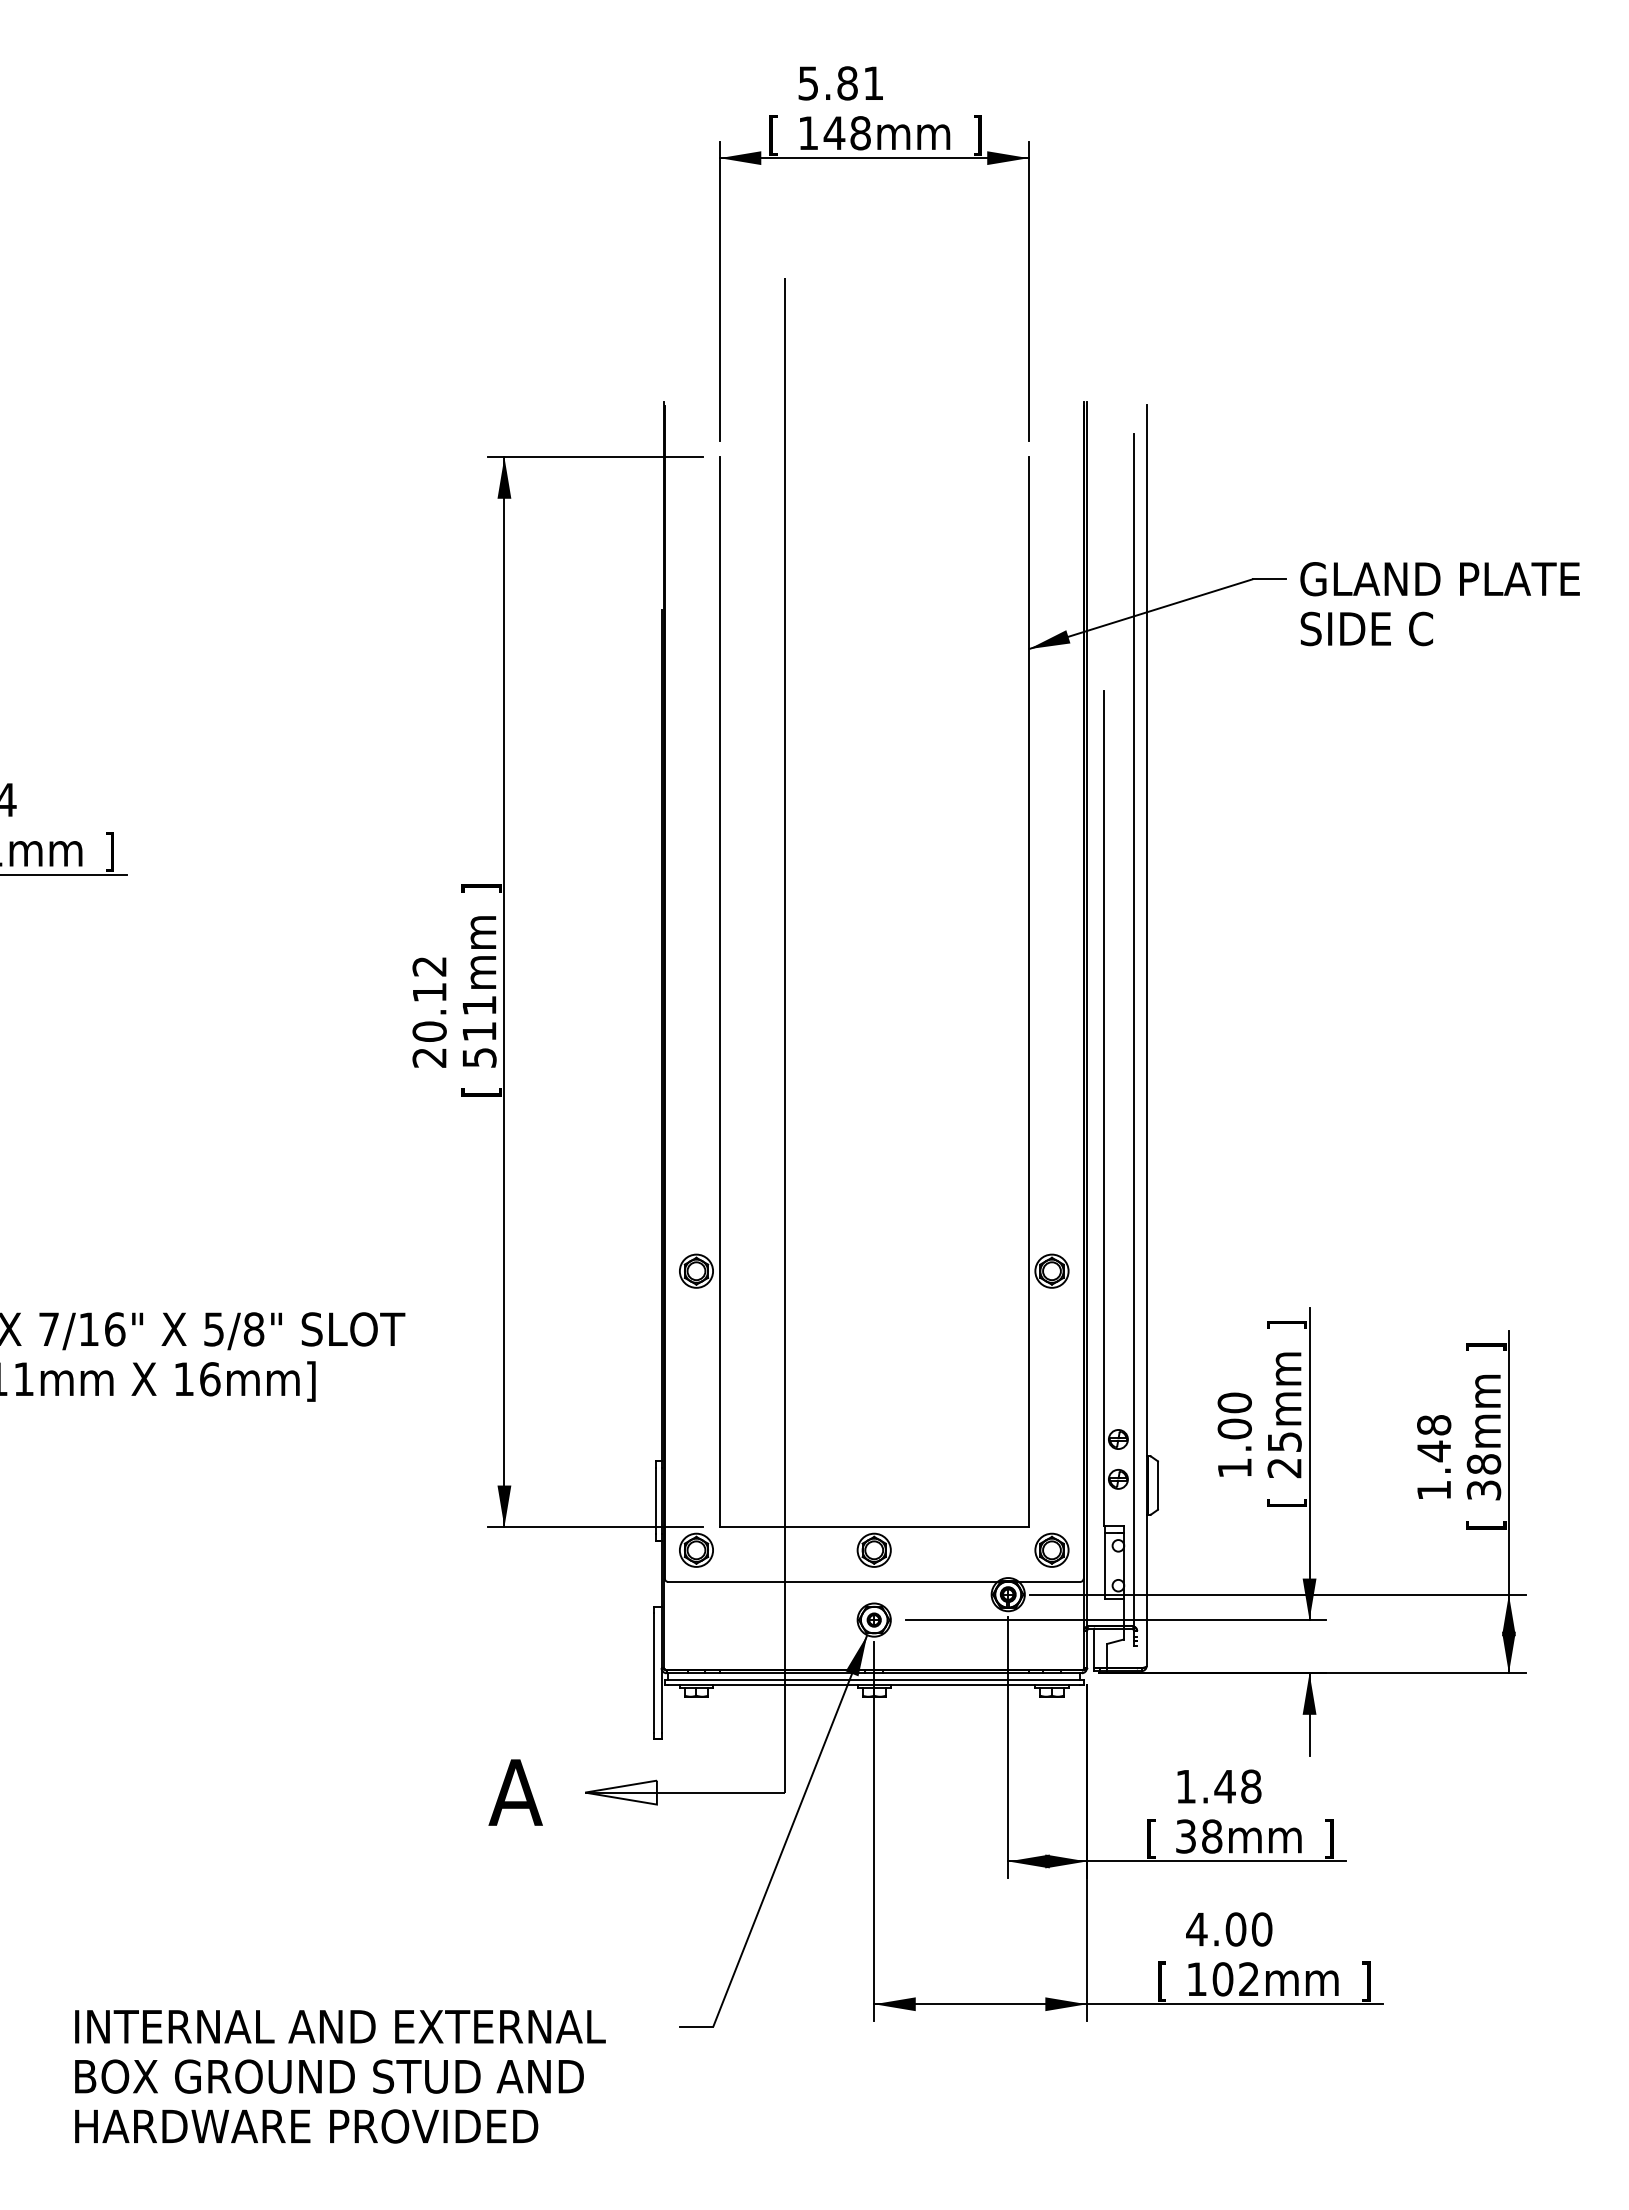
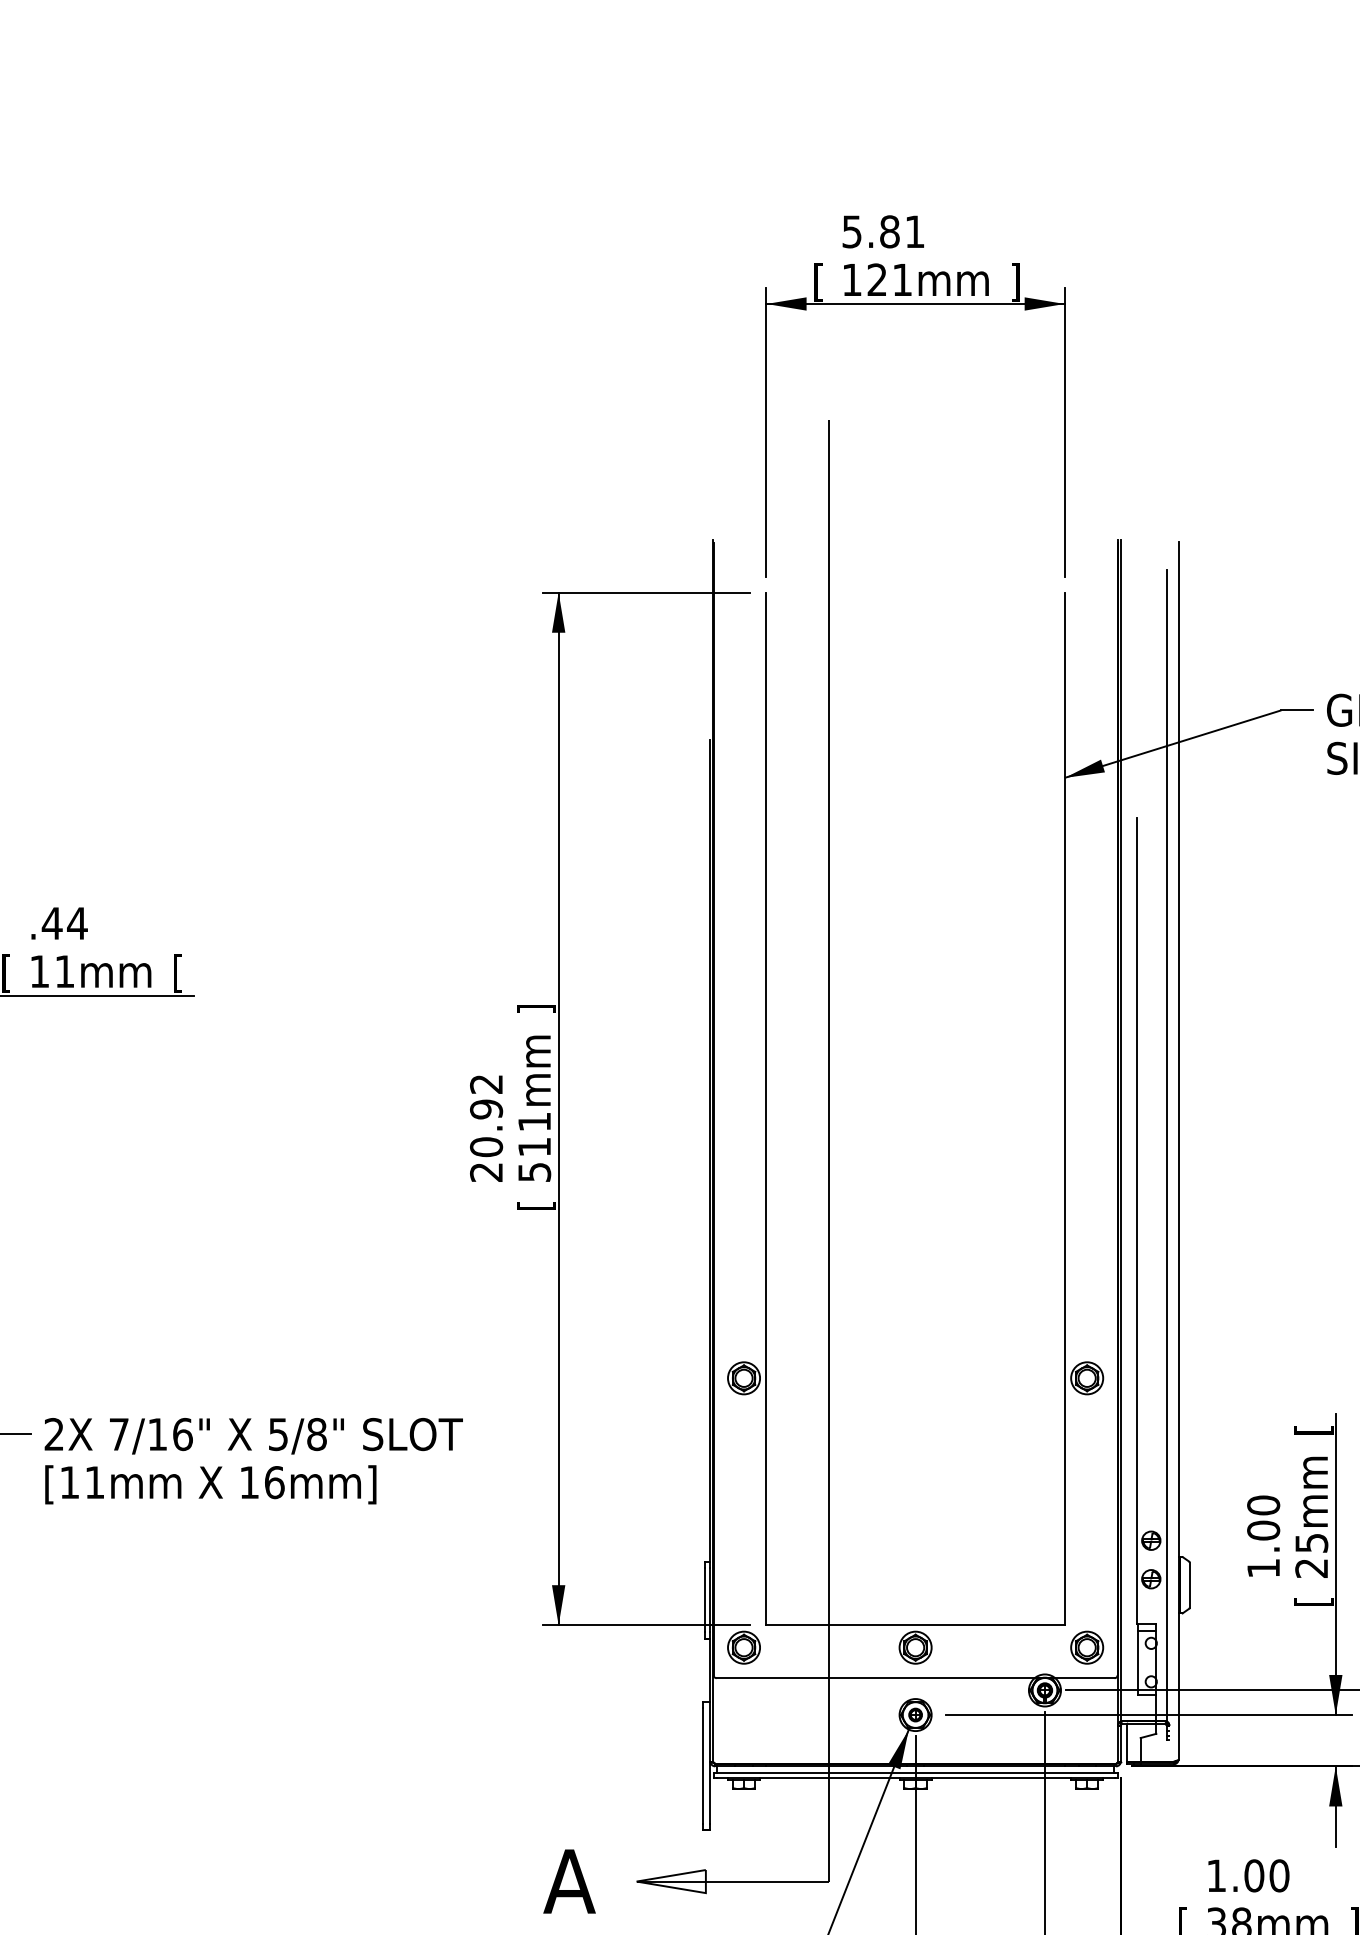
text: (846, 133) -> (888, 280), 148mm -> 121mm
text: (109, 851) -> (177, 973), ] -> [
text: (429, 992) -> (486, 1109), 20.12 -> 20.92
text: (1286, 1325) -> (1313, 1430), ] -> [
text: (1237, 1786) -> (1266, 1875), 1.48 -> 1.00

